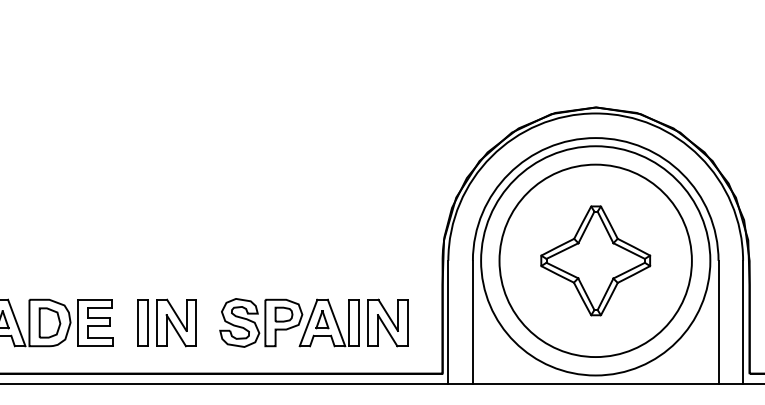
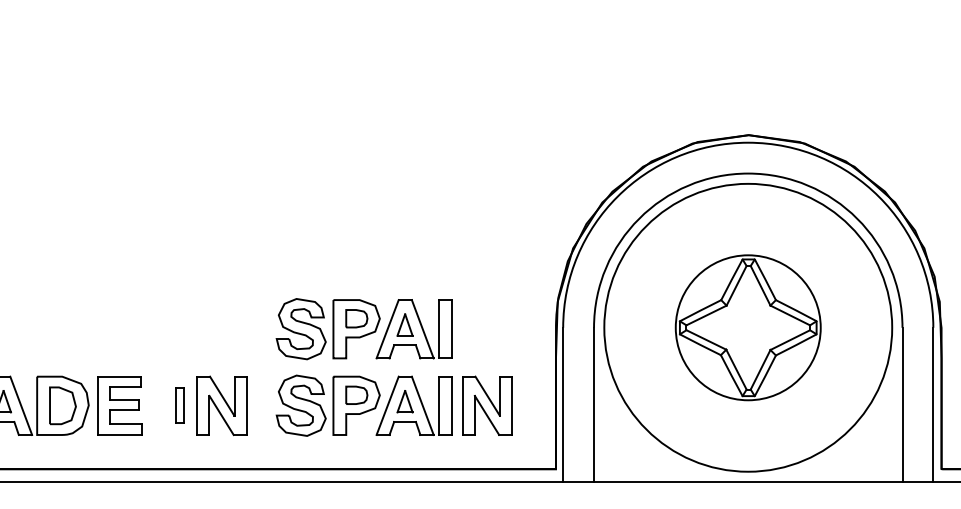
circle: (595, 260) -> (747, 327), size x0.6
part: (289, 261) -> (363, 328), added
part: (142, 322) -> (179, 405), size x0.6

